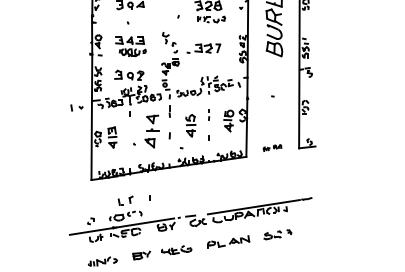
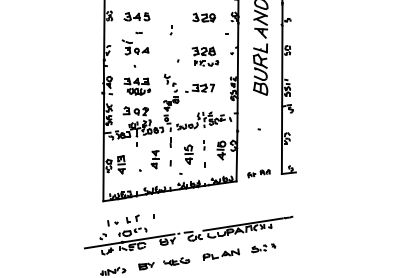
part: (76, 108) -> (112, 223), moved
part: (150, 131) -> (154, 159), size x0.62
part: (271, 147) -> (258, 173), size x1.43

